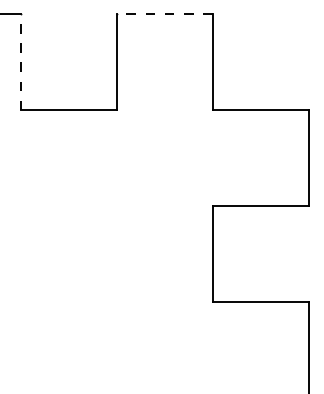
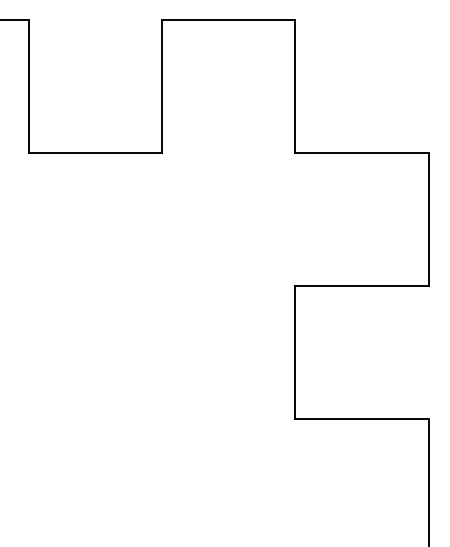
line: (164, 14) -> (228, 20), dashed -> solid
line: (21, 62) -> (29, 86), dashed -> solid

